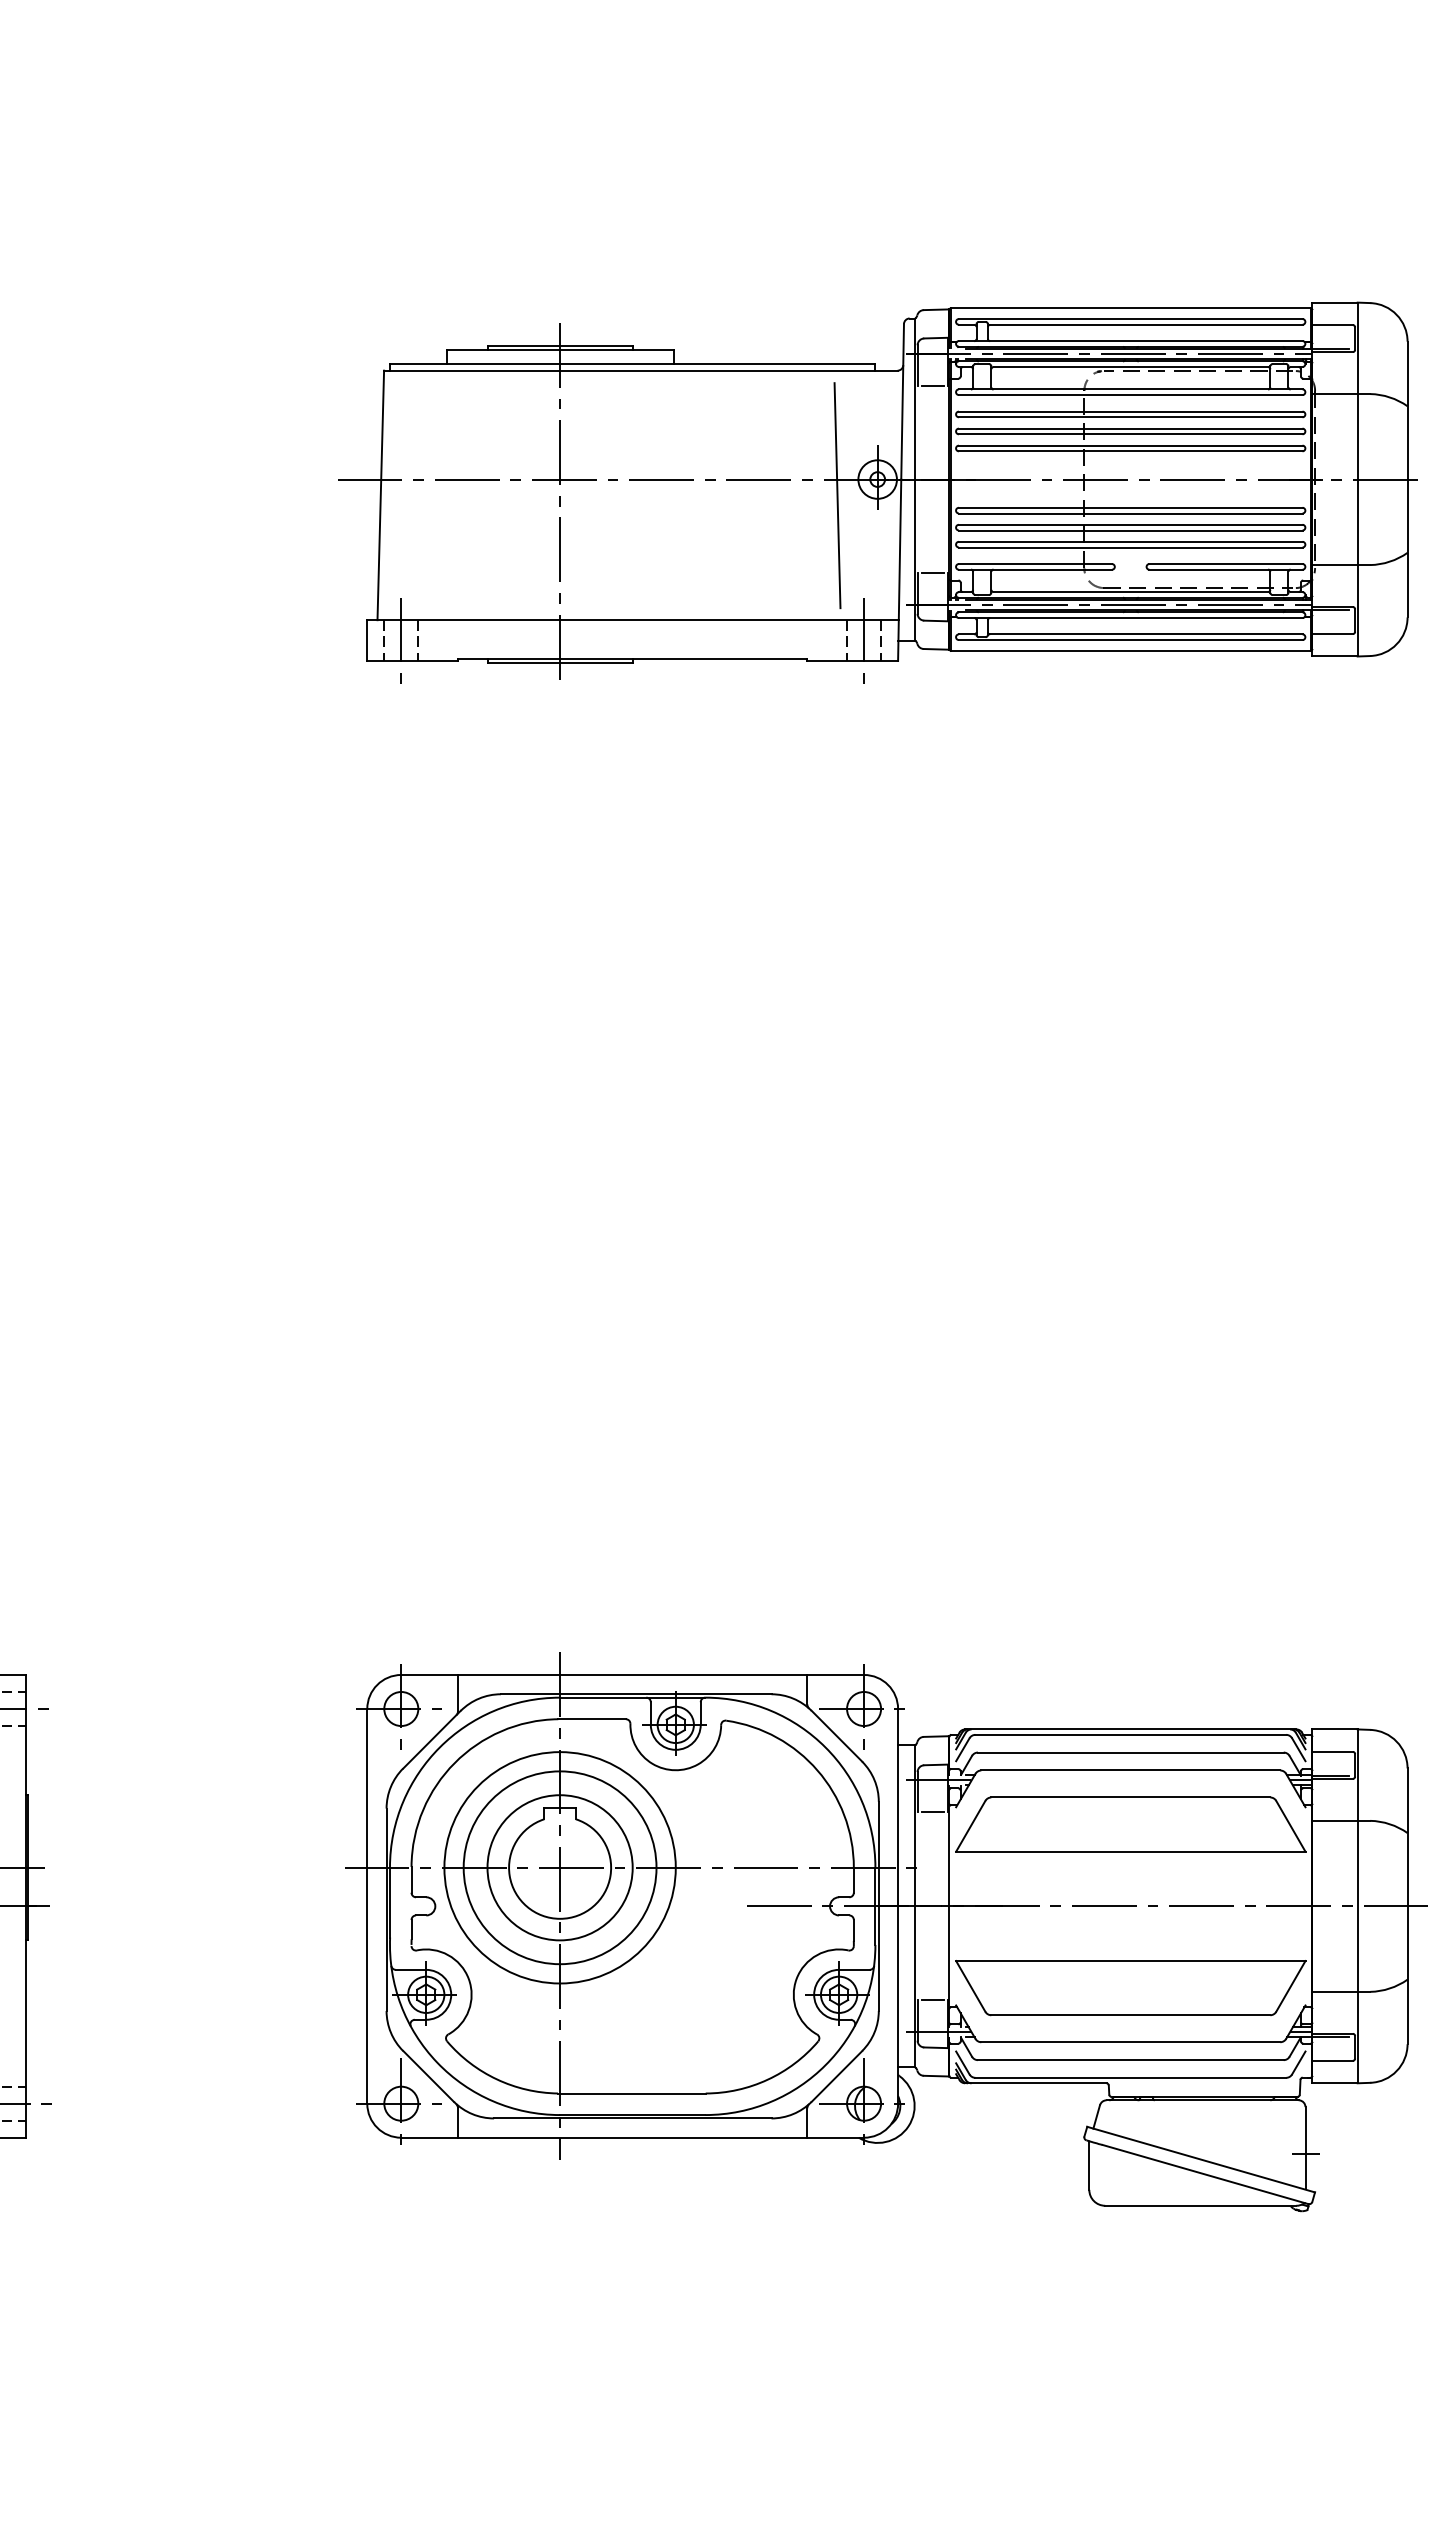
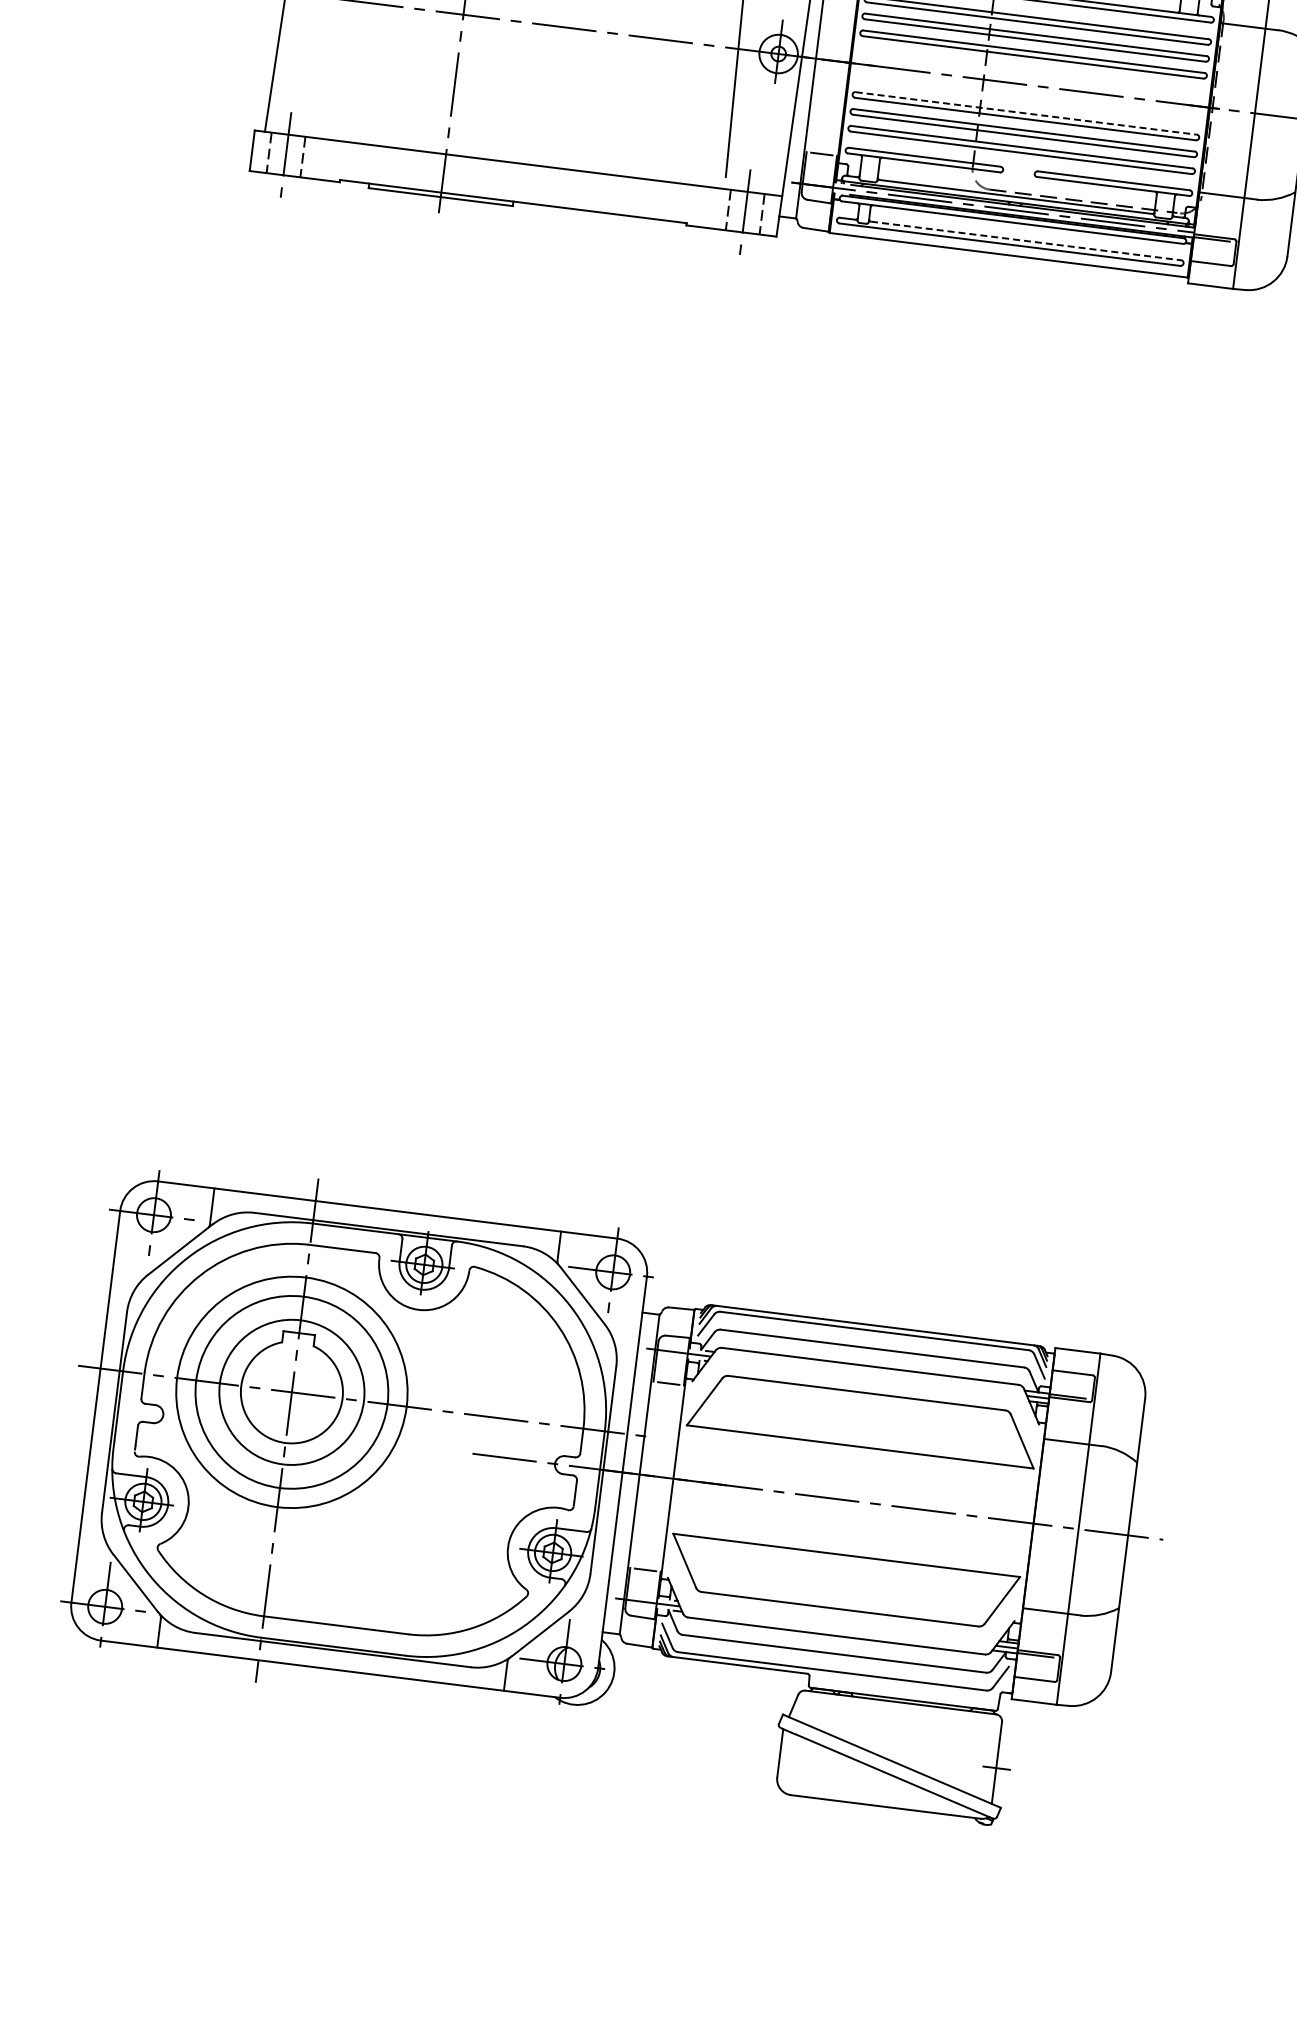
line: (1130, 507) -> (1026, 113), solid -> dashed
line: (1146, 634) -> (1026, 241), solid -> dashed

